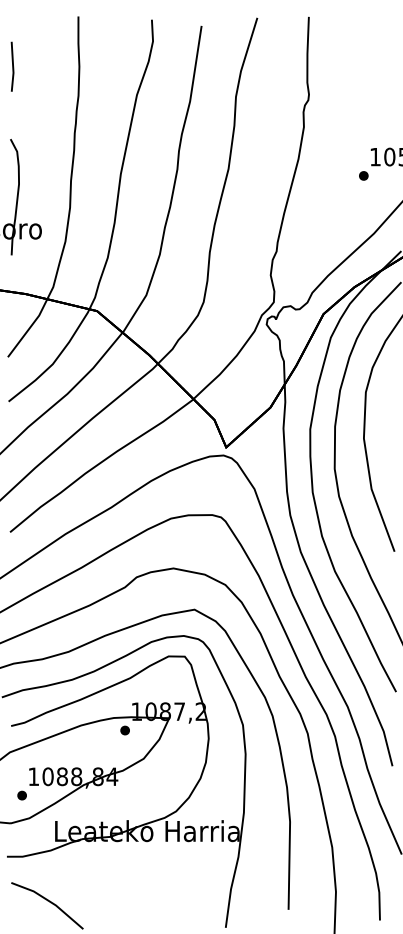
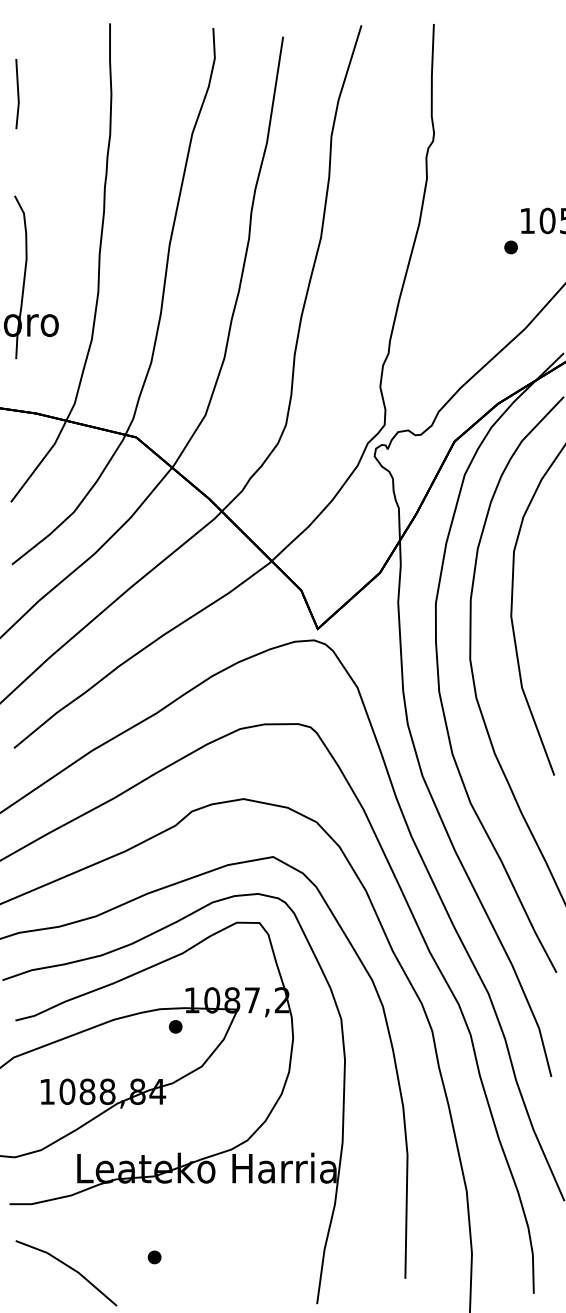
part: (21, 795) -> (153, 1257), moved

